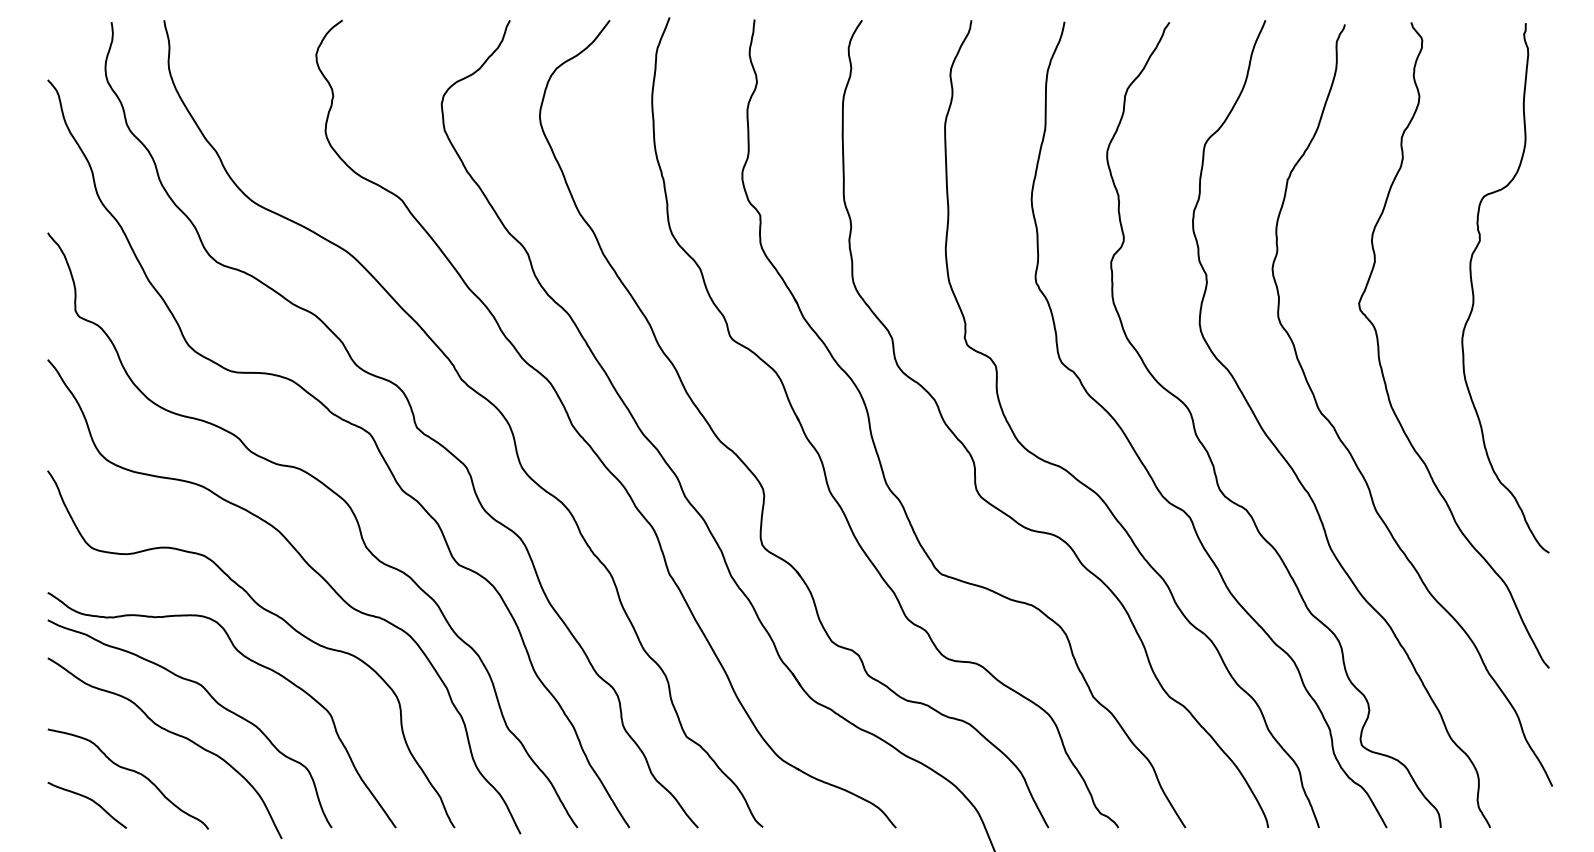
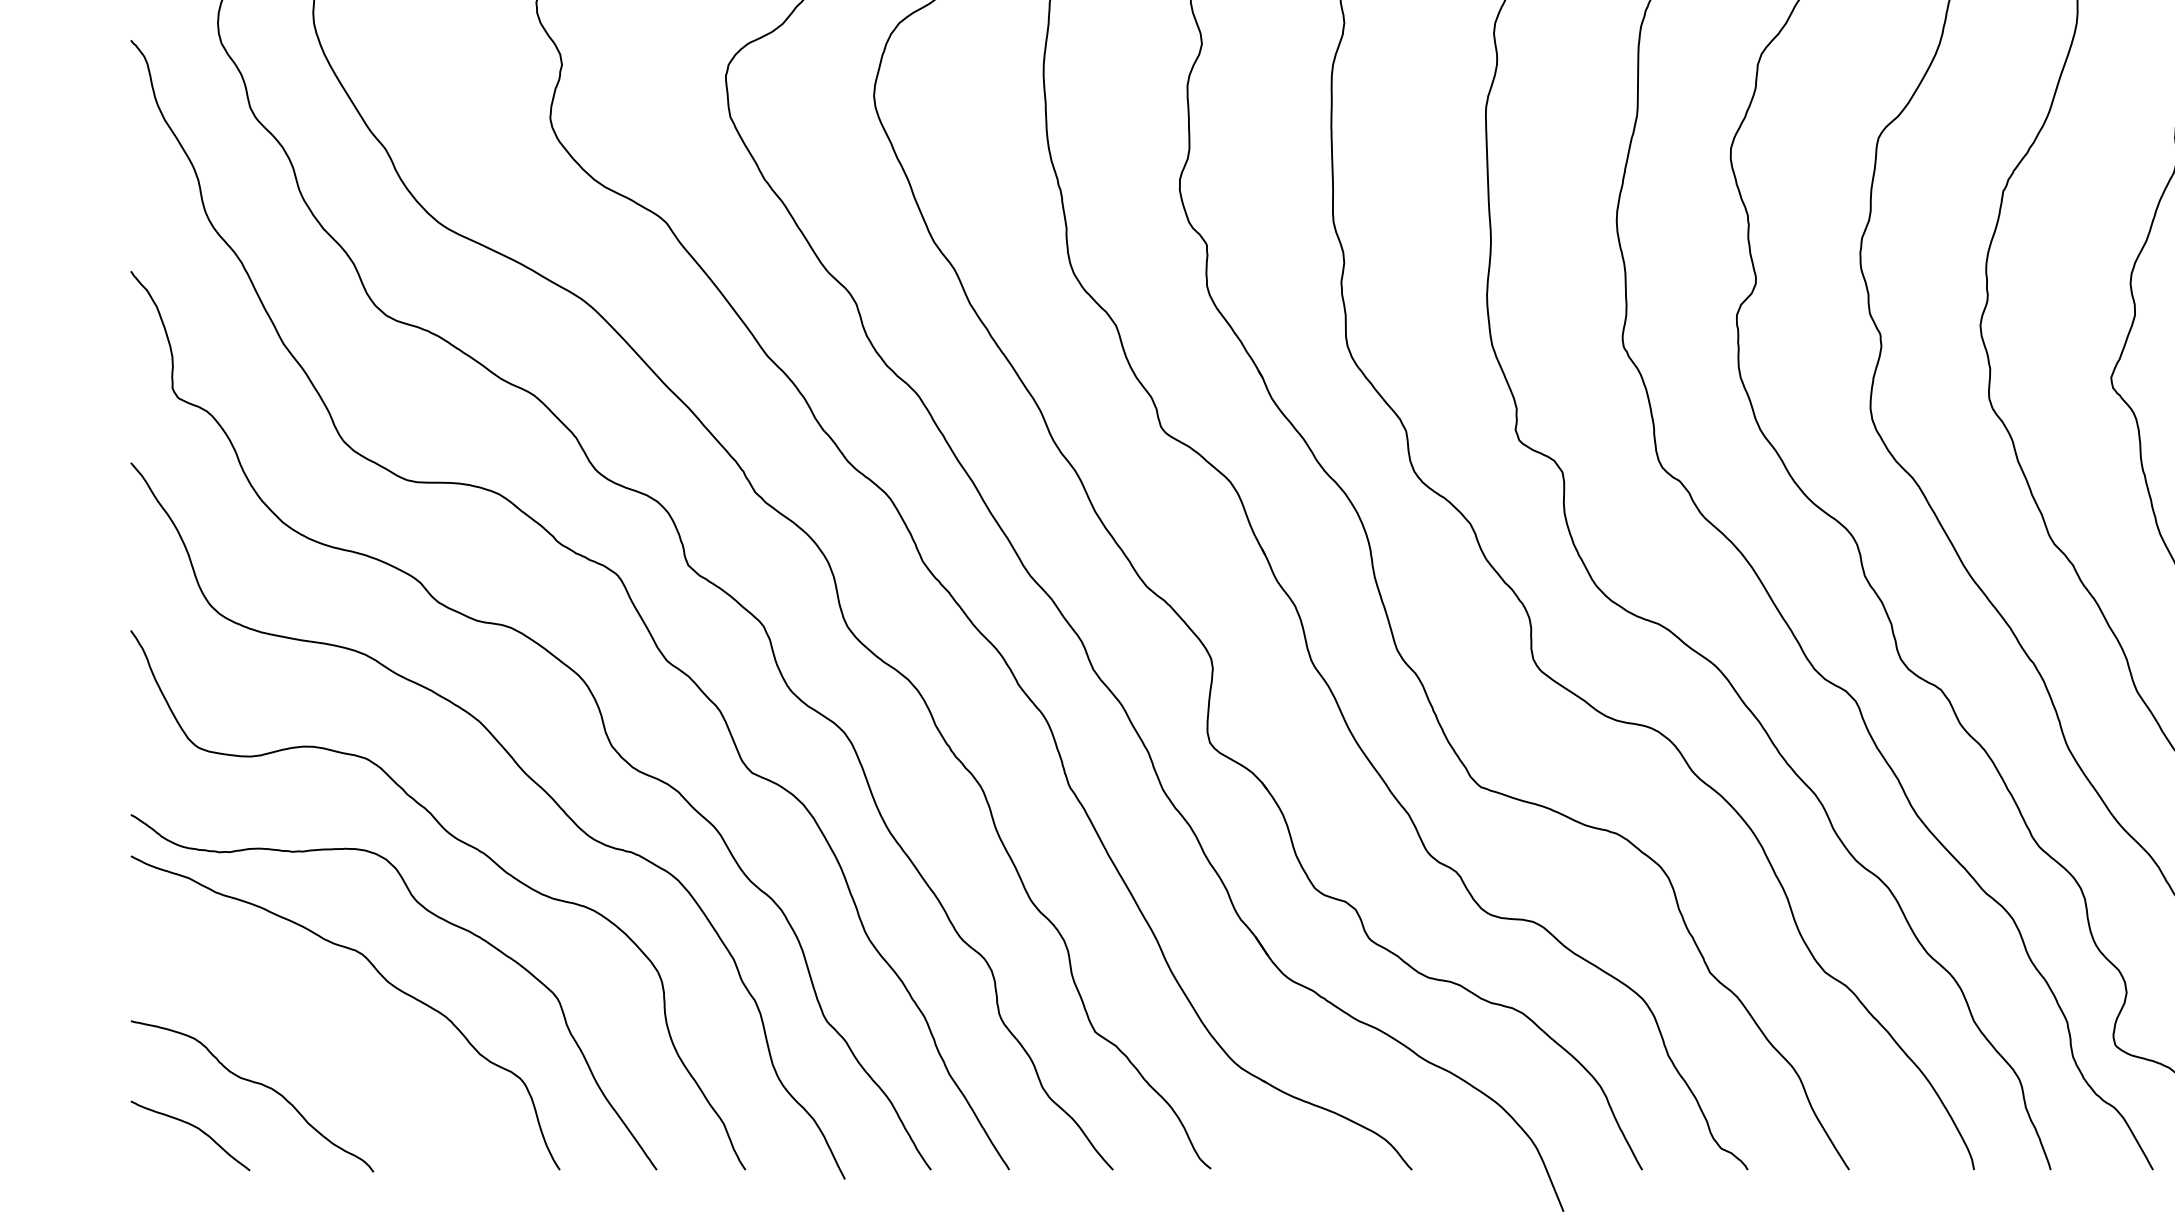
curve: (168, 732) -> (313, 1025), removed

